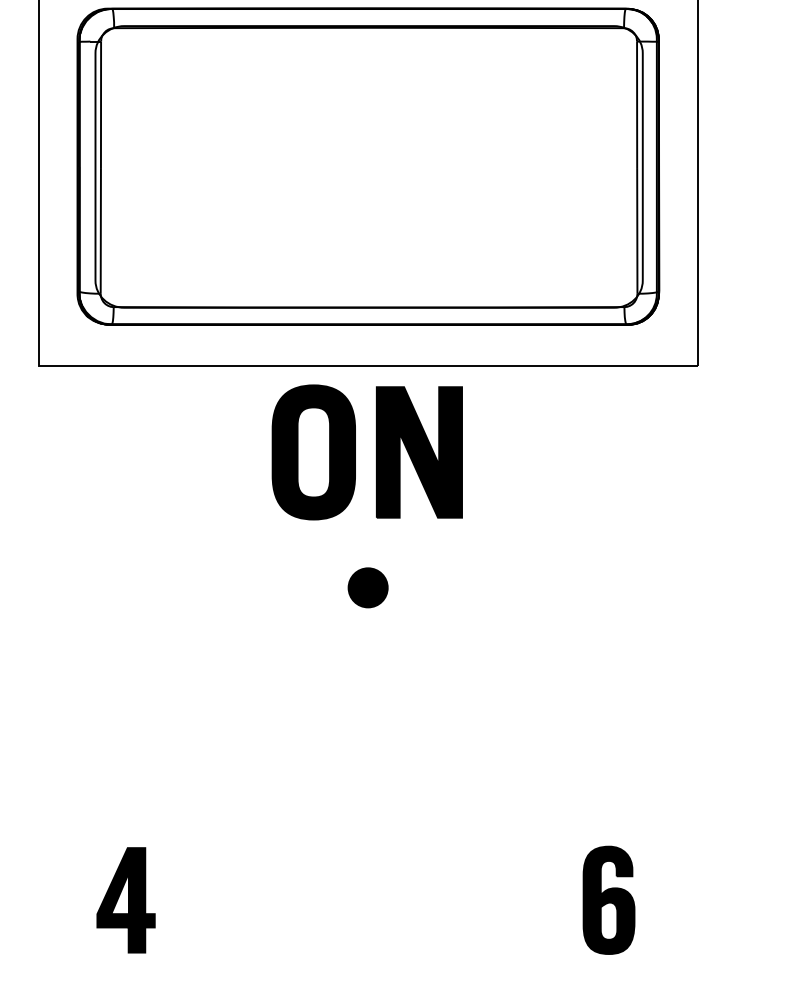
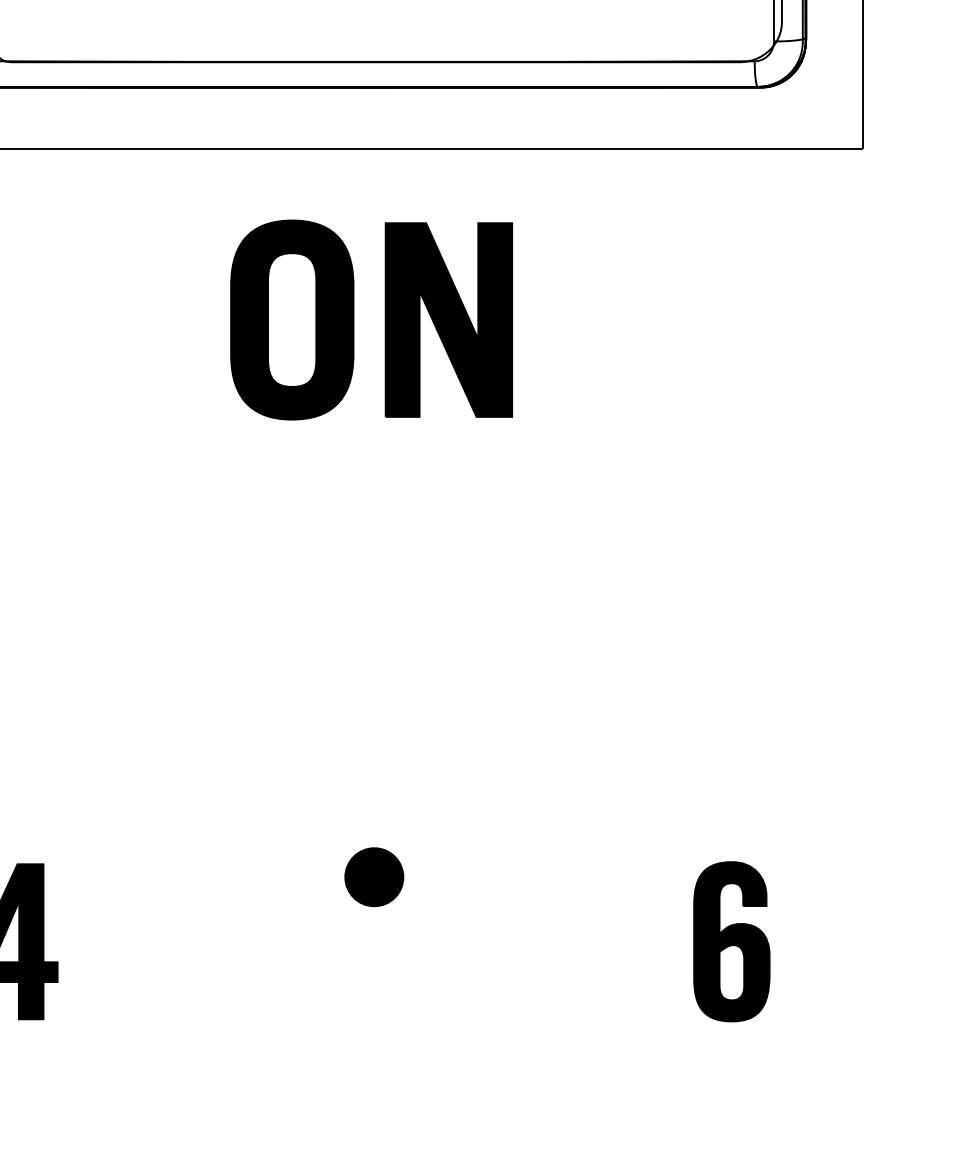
part: (376, 452) -> (385, 320), moved
part: (367, 587) -> (373, 876), moved

